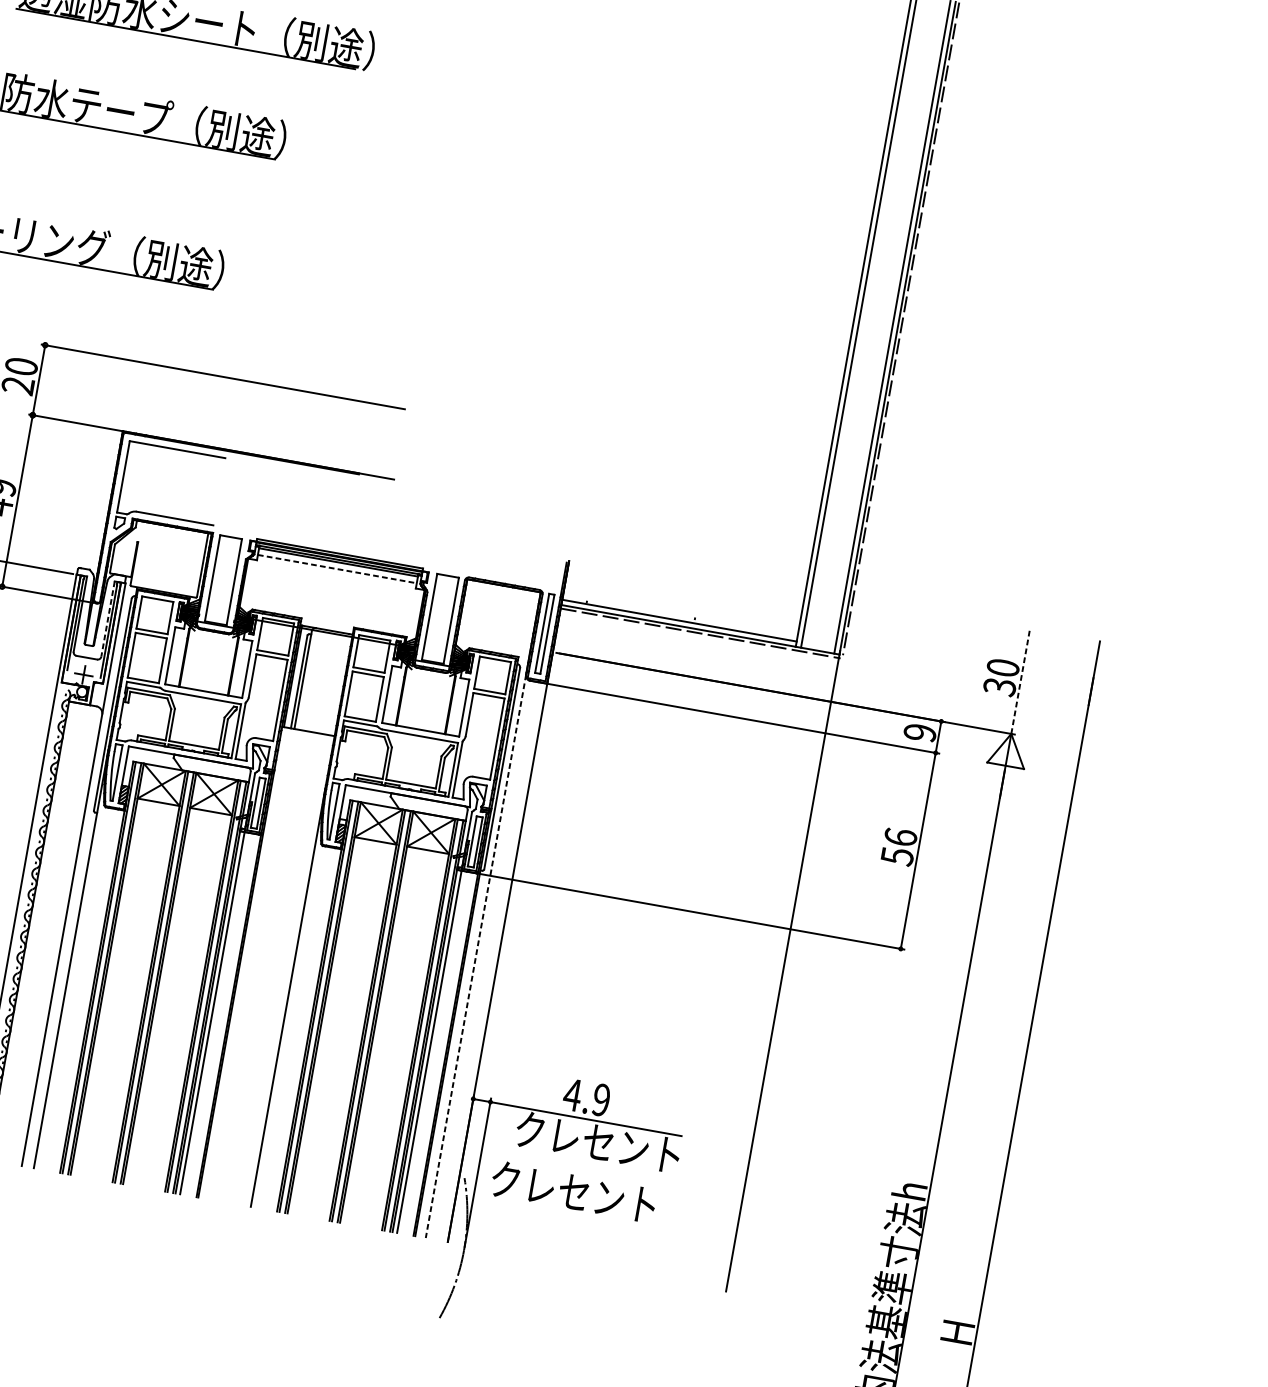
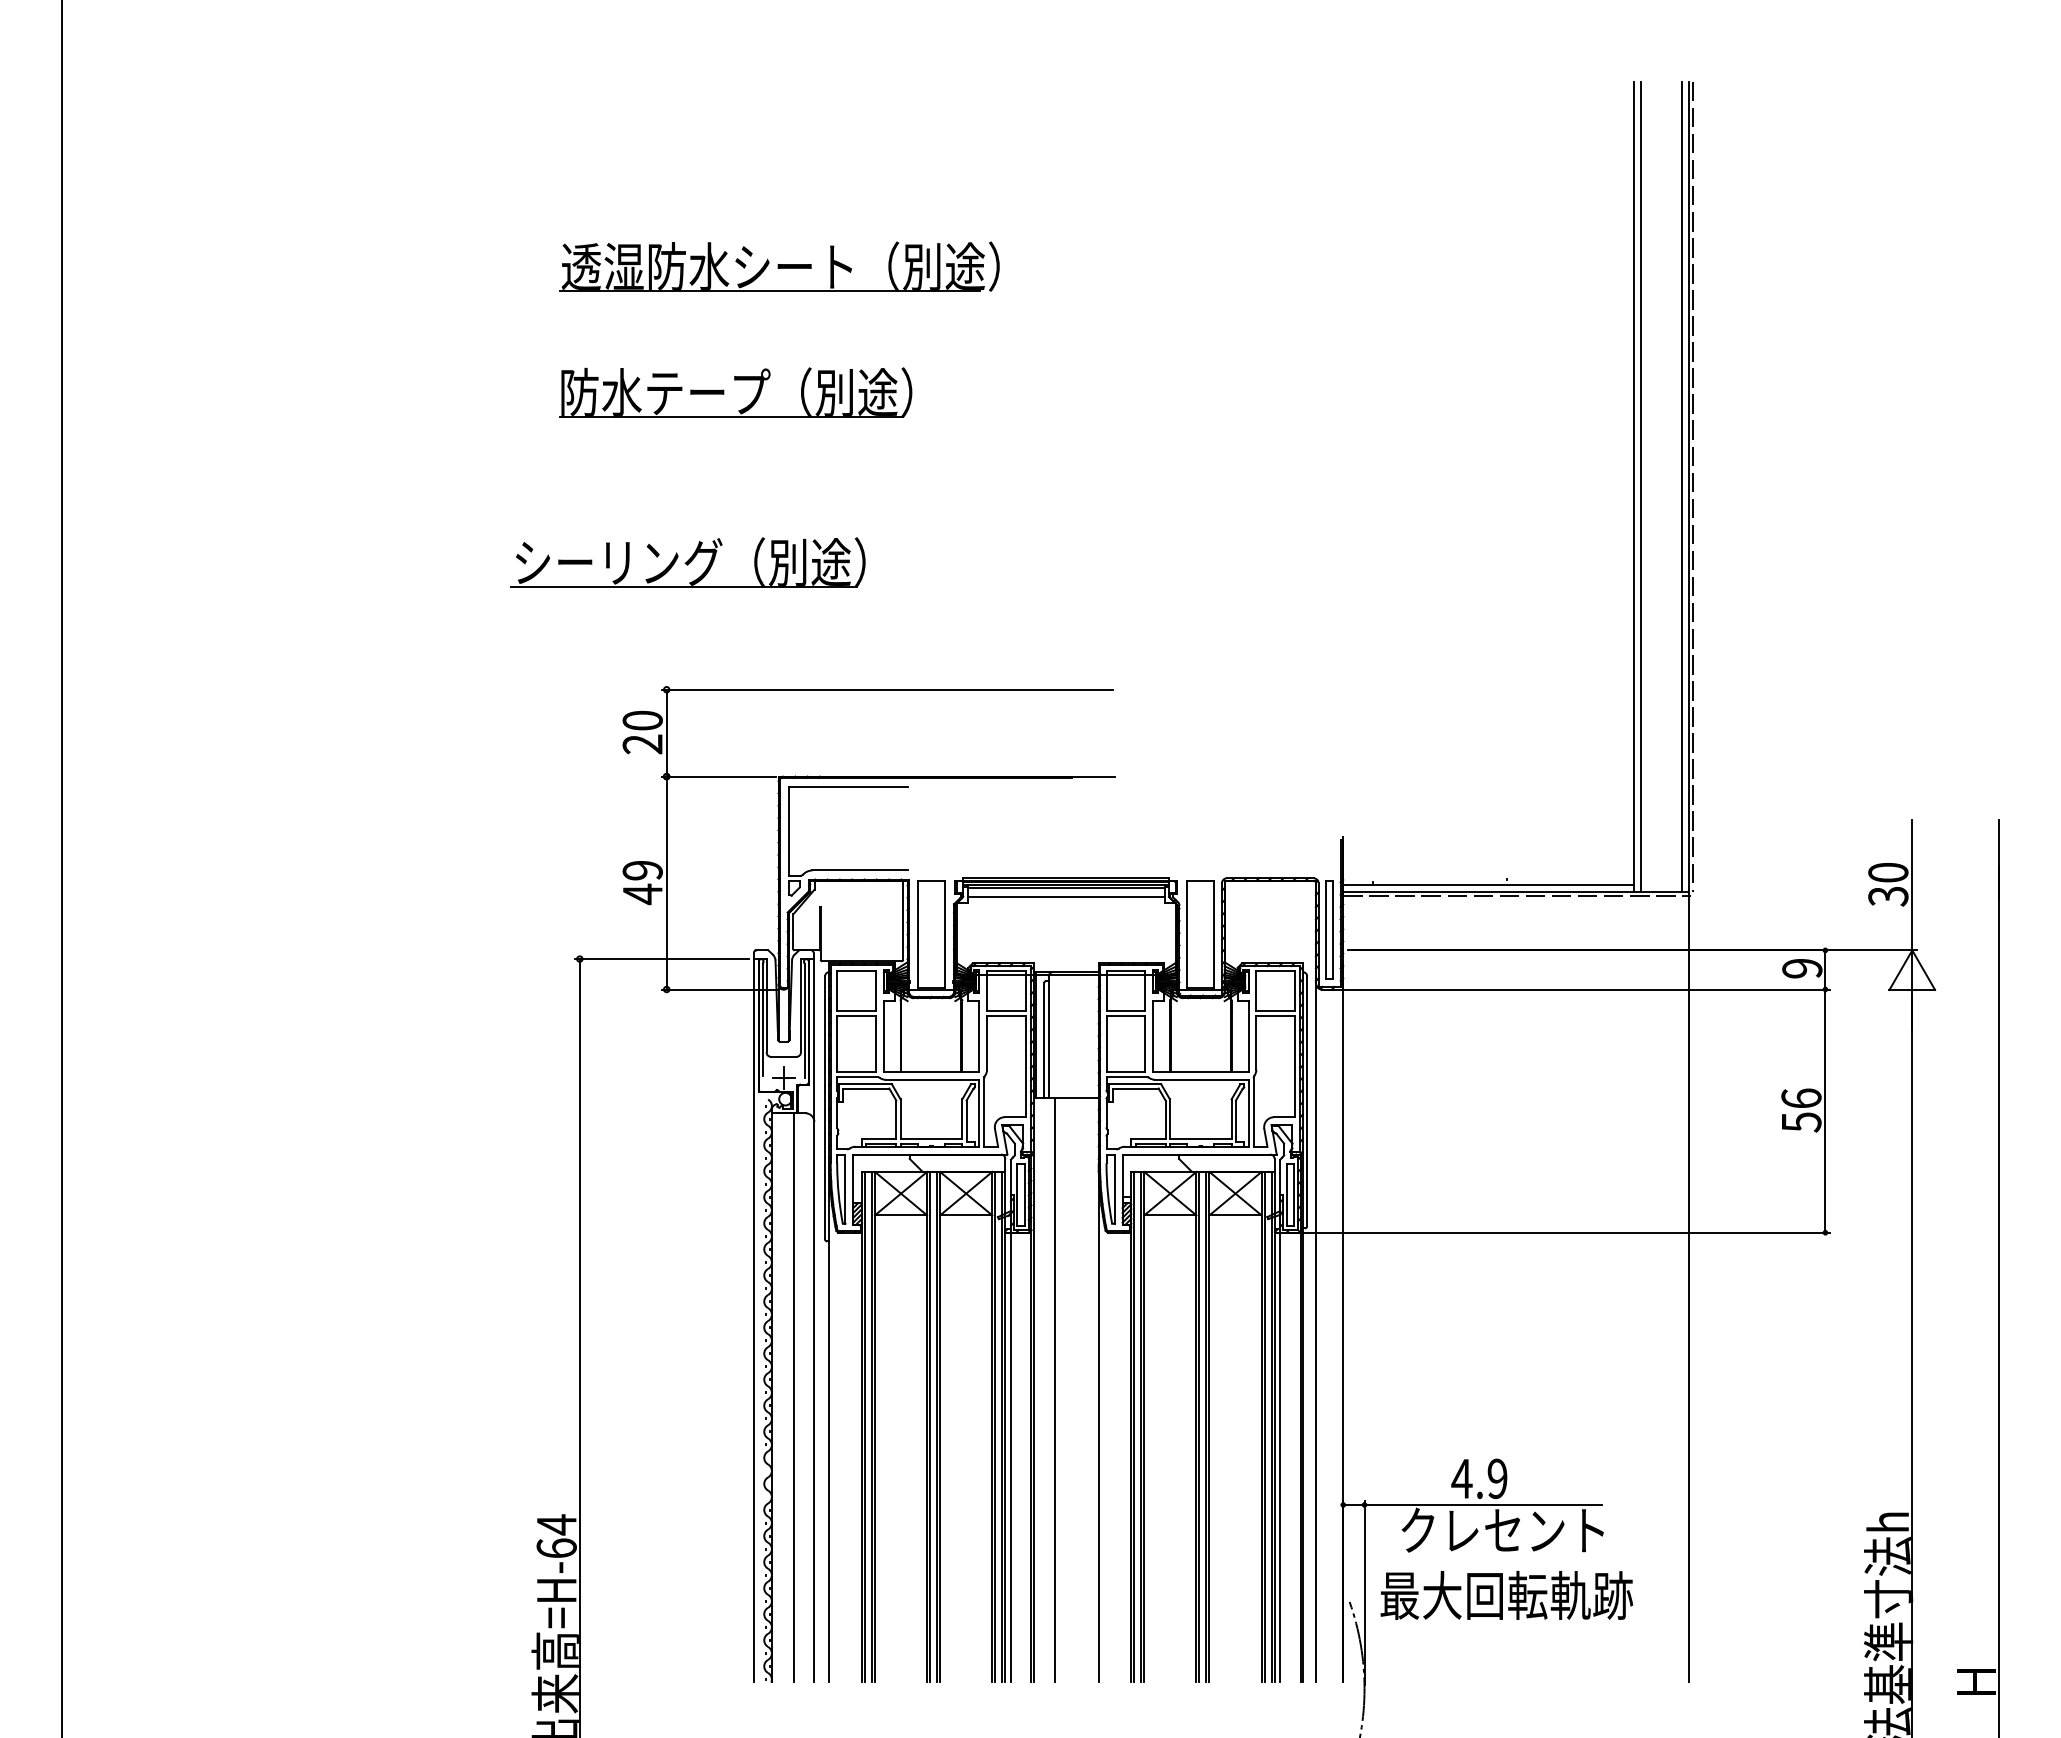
line: (337, 569) -> (1066, 896), dashed -> solid
line: (107, 618) -> (800, 1005), dashed -> solid
line: (1020, 680) -> (1912, 884), dashed -> solid
line: (45, 933) -> (793, 1397), added
line: (475, 956) -> (1315, 1332), dashed -> solid
line: (257, 965) -> (1055, 1390), added
text: (591, 1195) -> (1506, 1595), クレセント -> 最大回転軌跡

